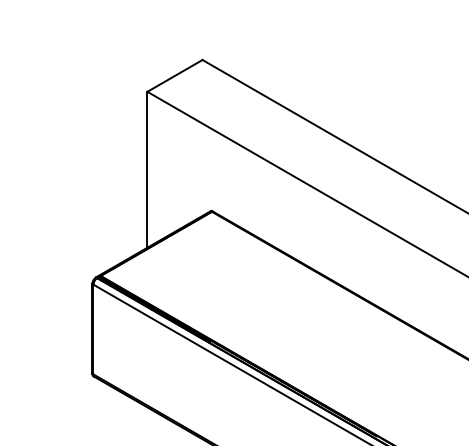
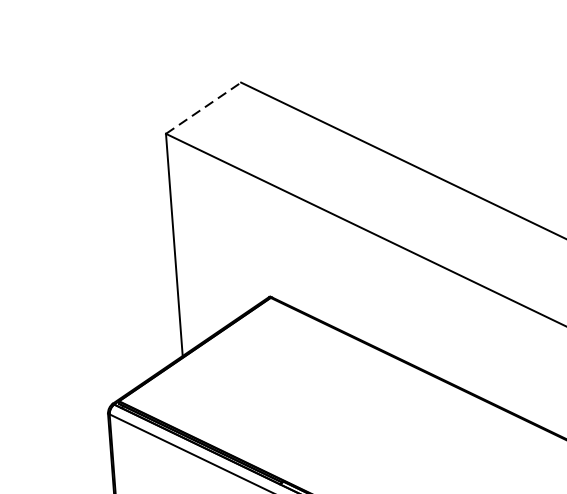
line: (174, 75) -> (202, 107), solid -> dashed

